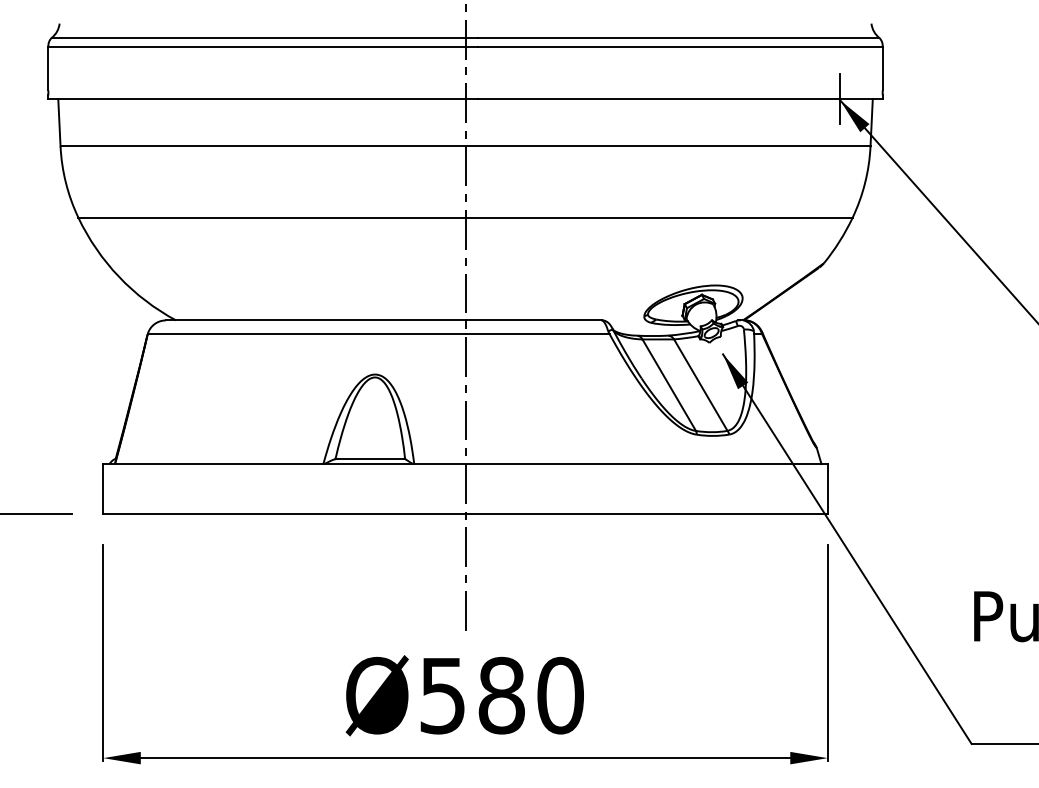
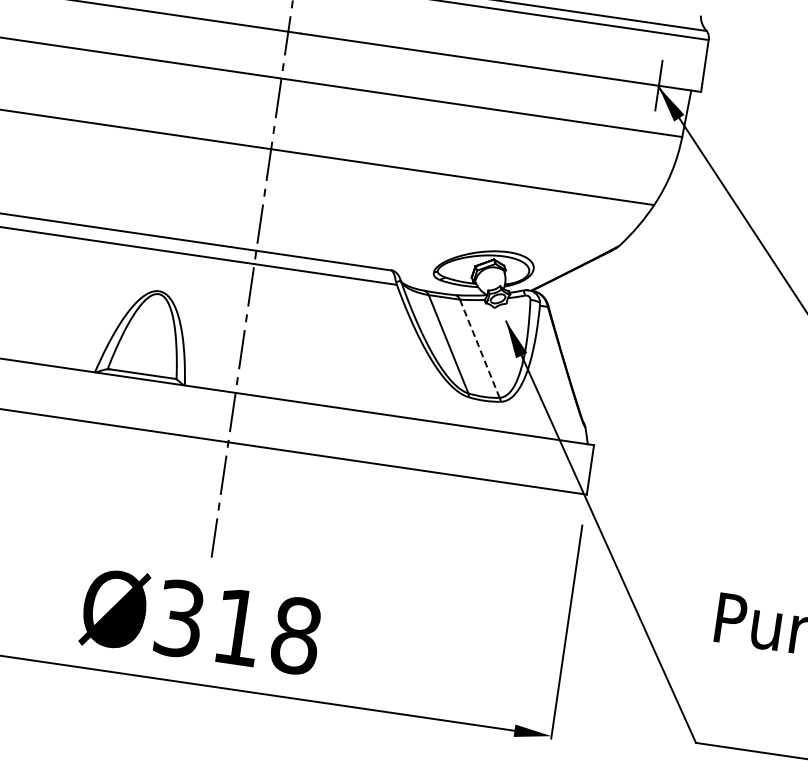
line: (700, 385) -> (479, 349), solid -> dashed
text: (501, 695) -> (237, 627), Ø580 -> Ø318

